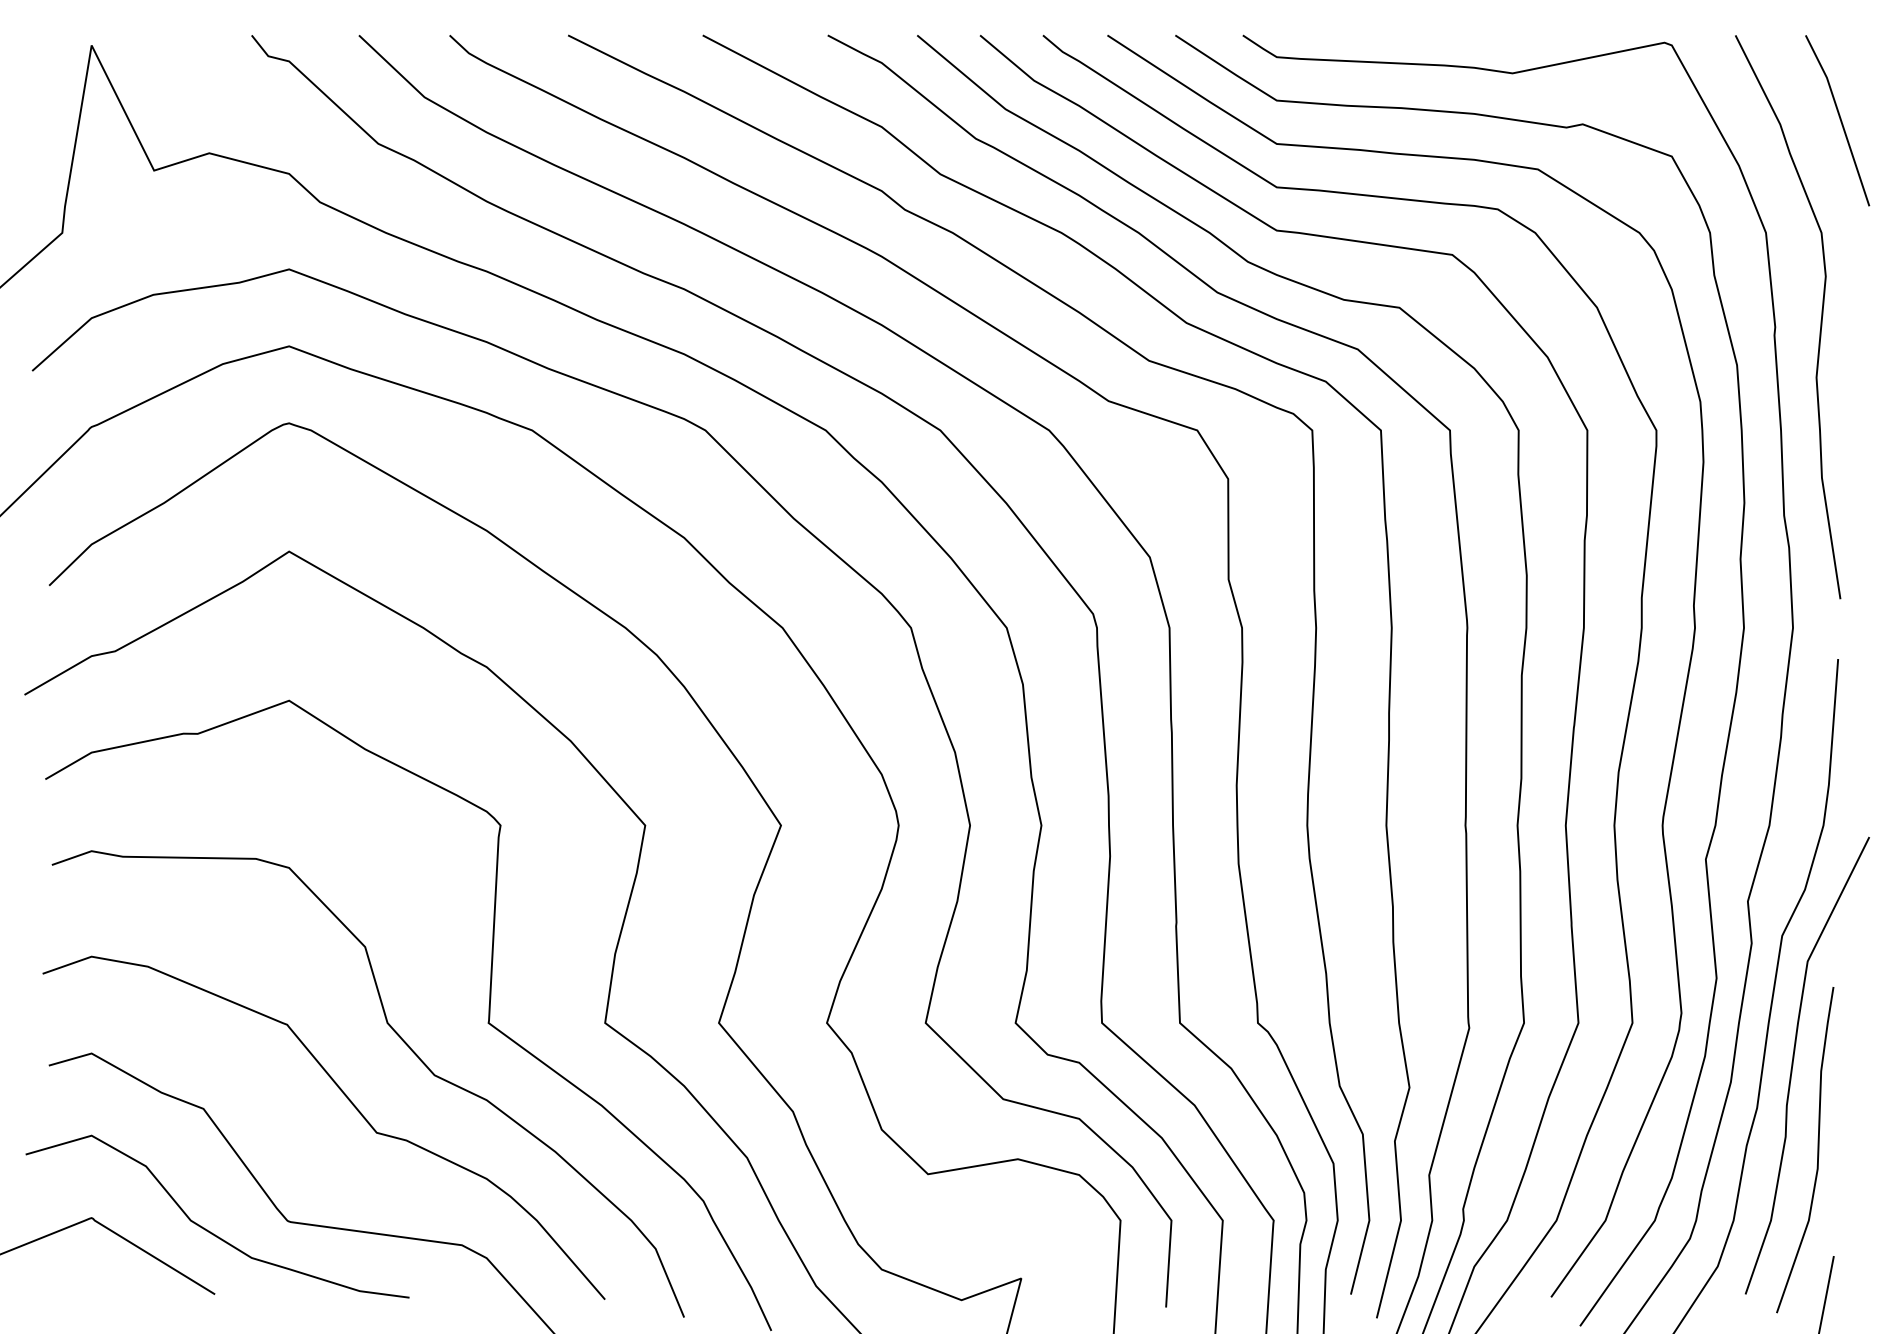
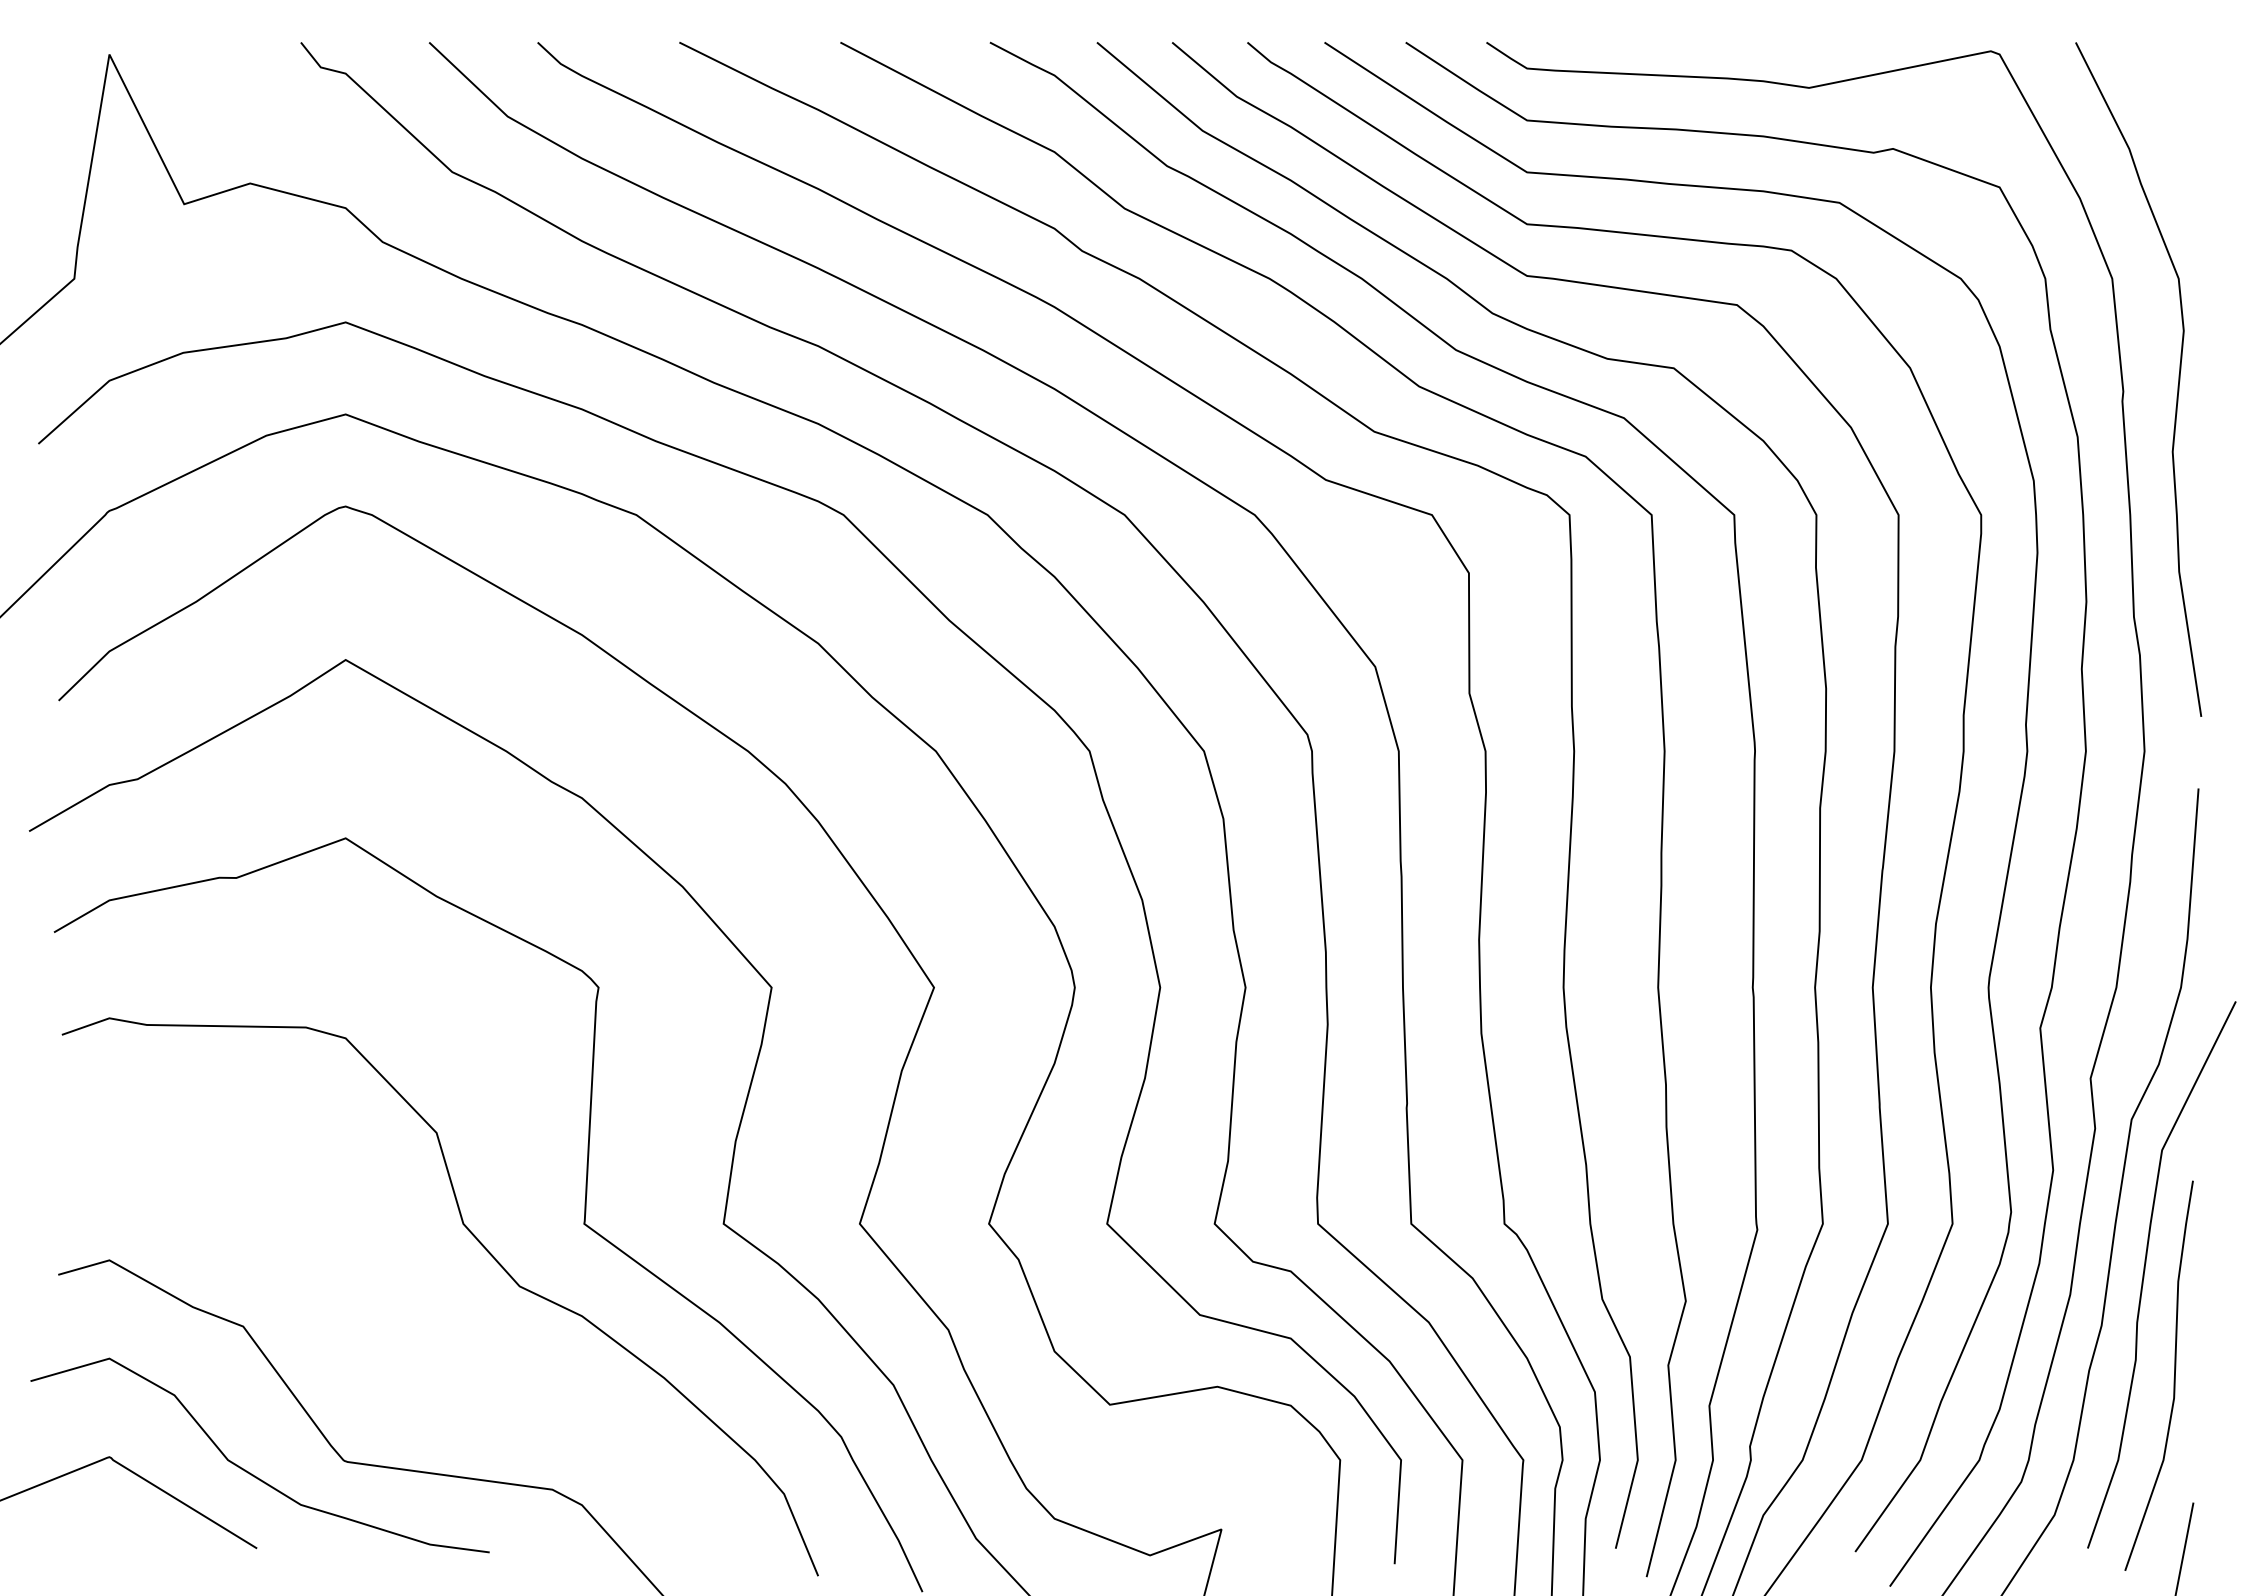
line: (1839, 119) -> (2200, 143), removed
curve: (353, 1106) -> (422, 1323), removed

